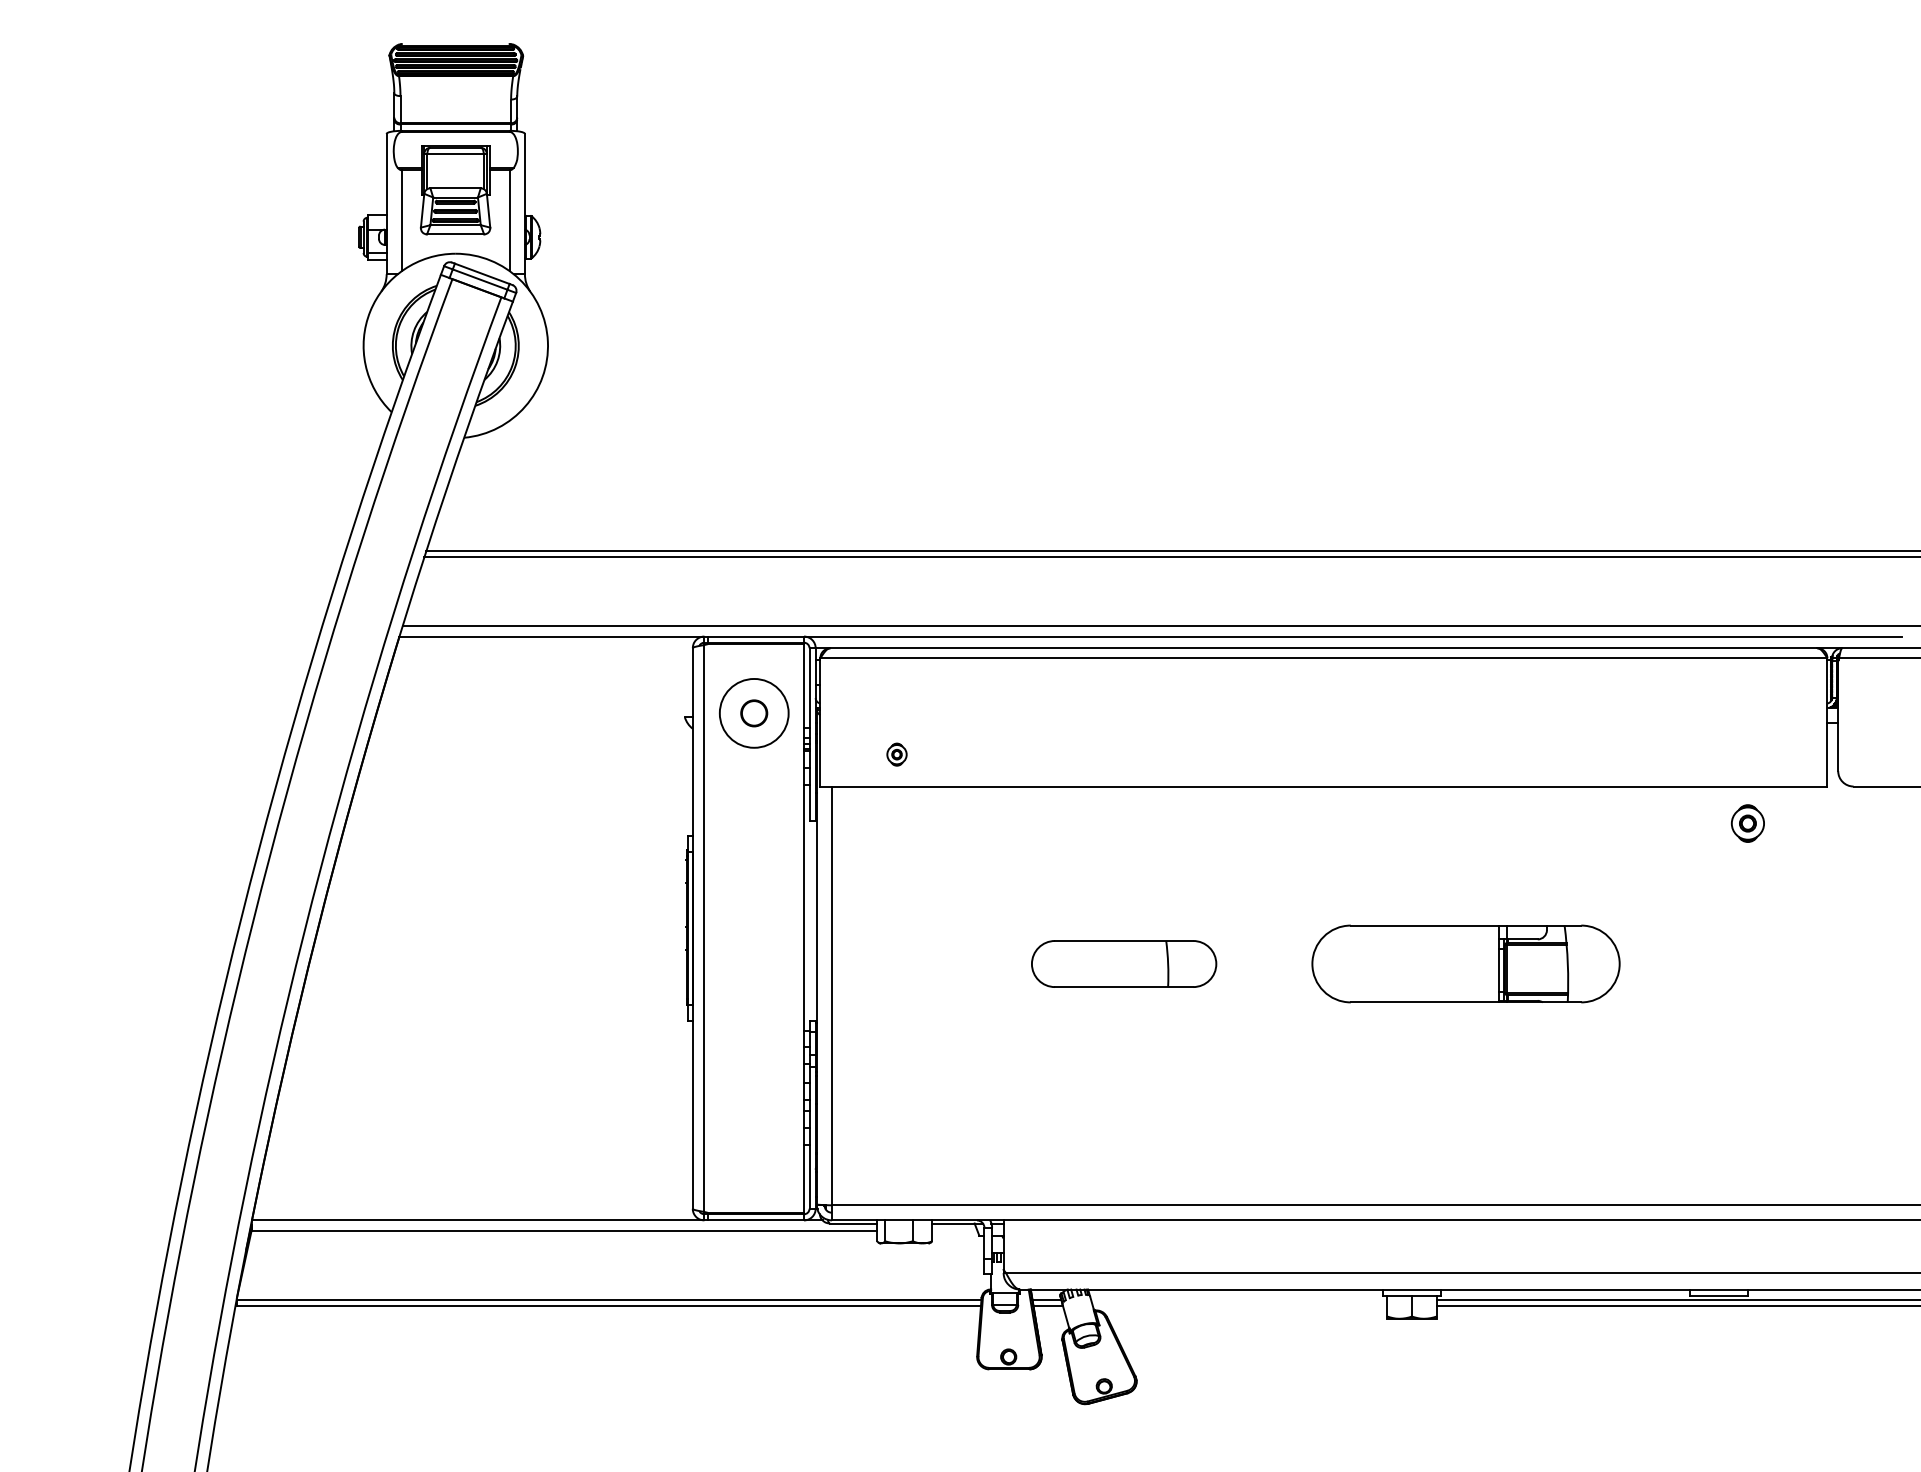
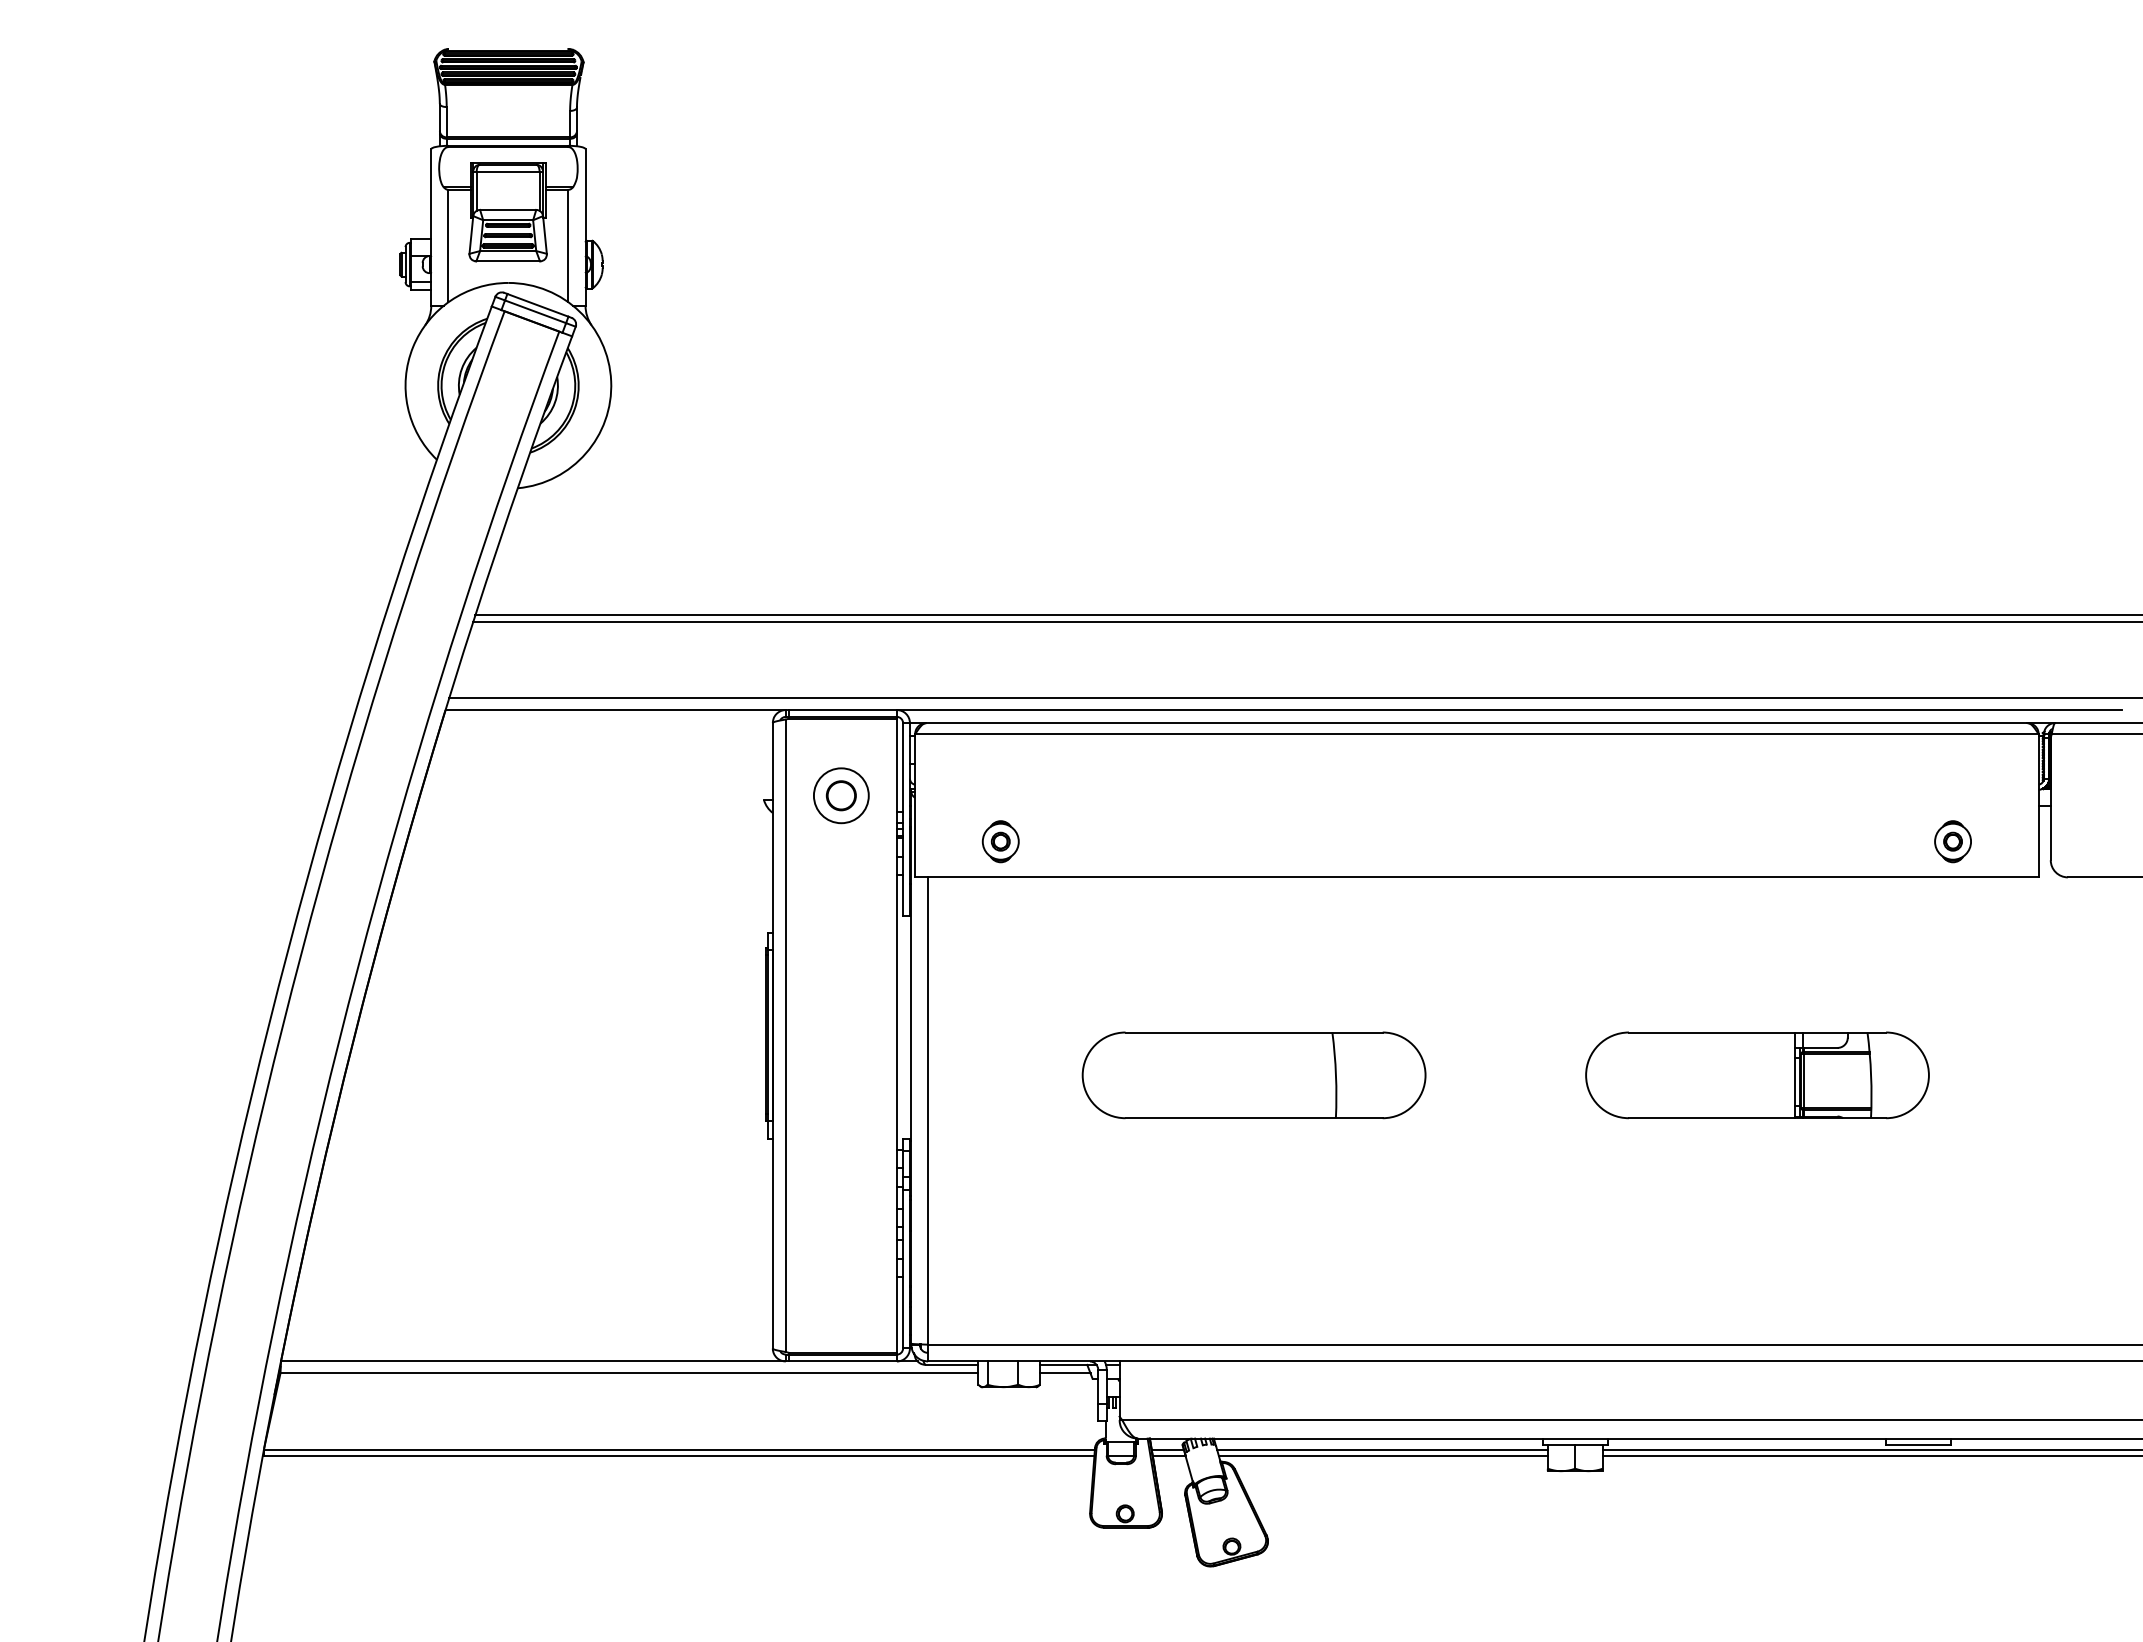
circle: (753, 713) -> (840, 795), size x0.71
part: (896, 754) -> (1000, 841), size x1.67
part: (1747, 823) -> (1952, 841), moved
part: (1123, 964) -> (1253, 1075), size x1.67
part: (1466, 964) -> (1757, 1075), moved
line: (955, 1231) -> (1065, 1373), added
line: (1239, 1299) -> (1382, 1449), added
line: (1240, 1305) -> (1383, 1456), added

